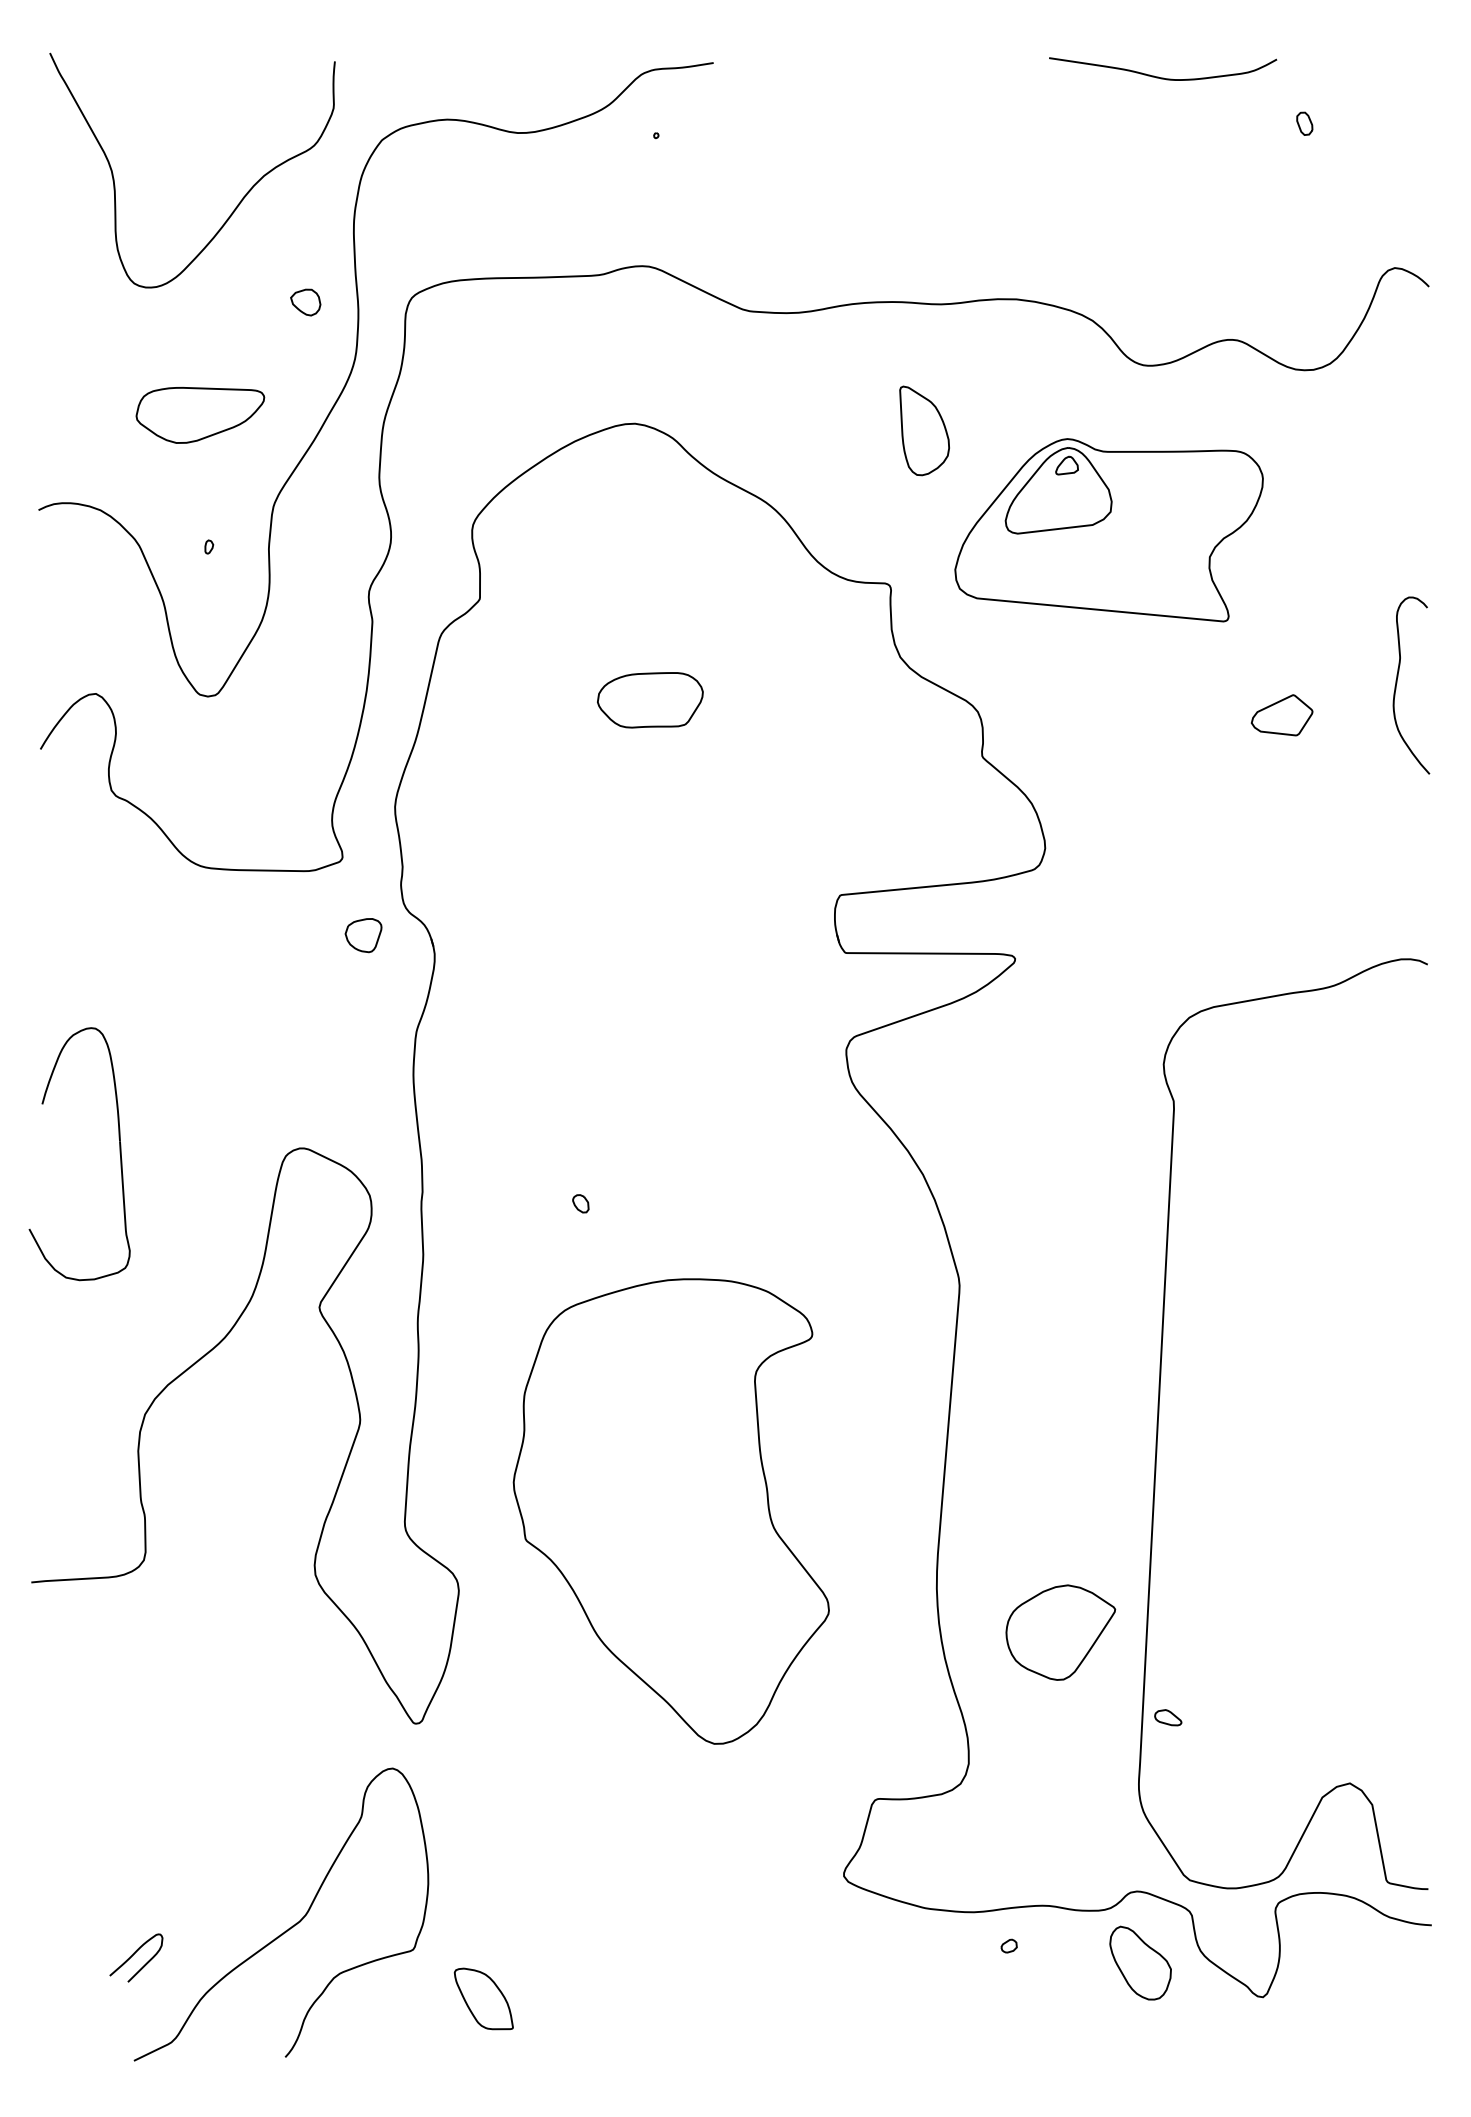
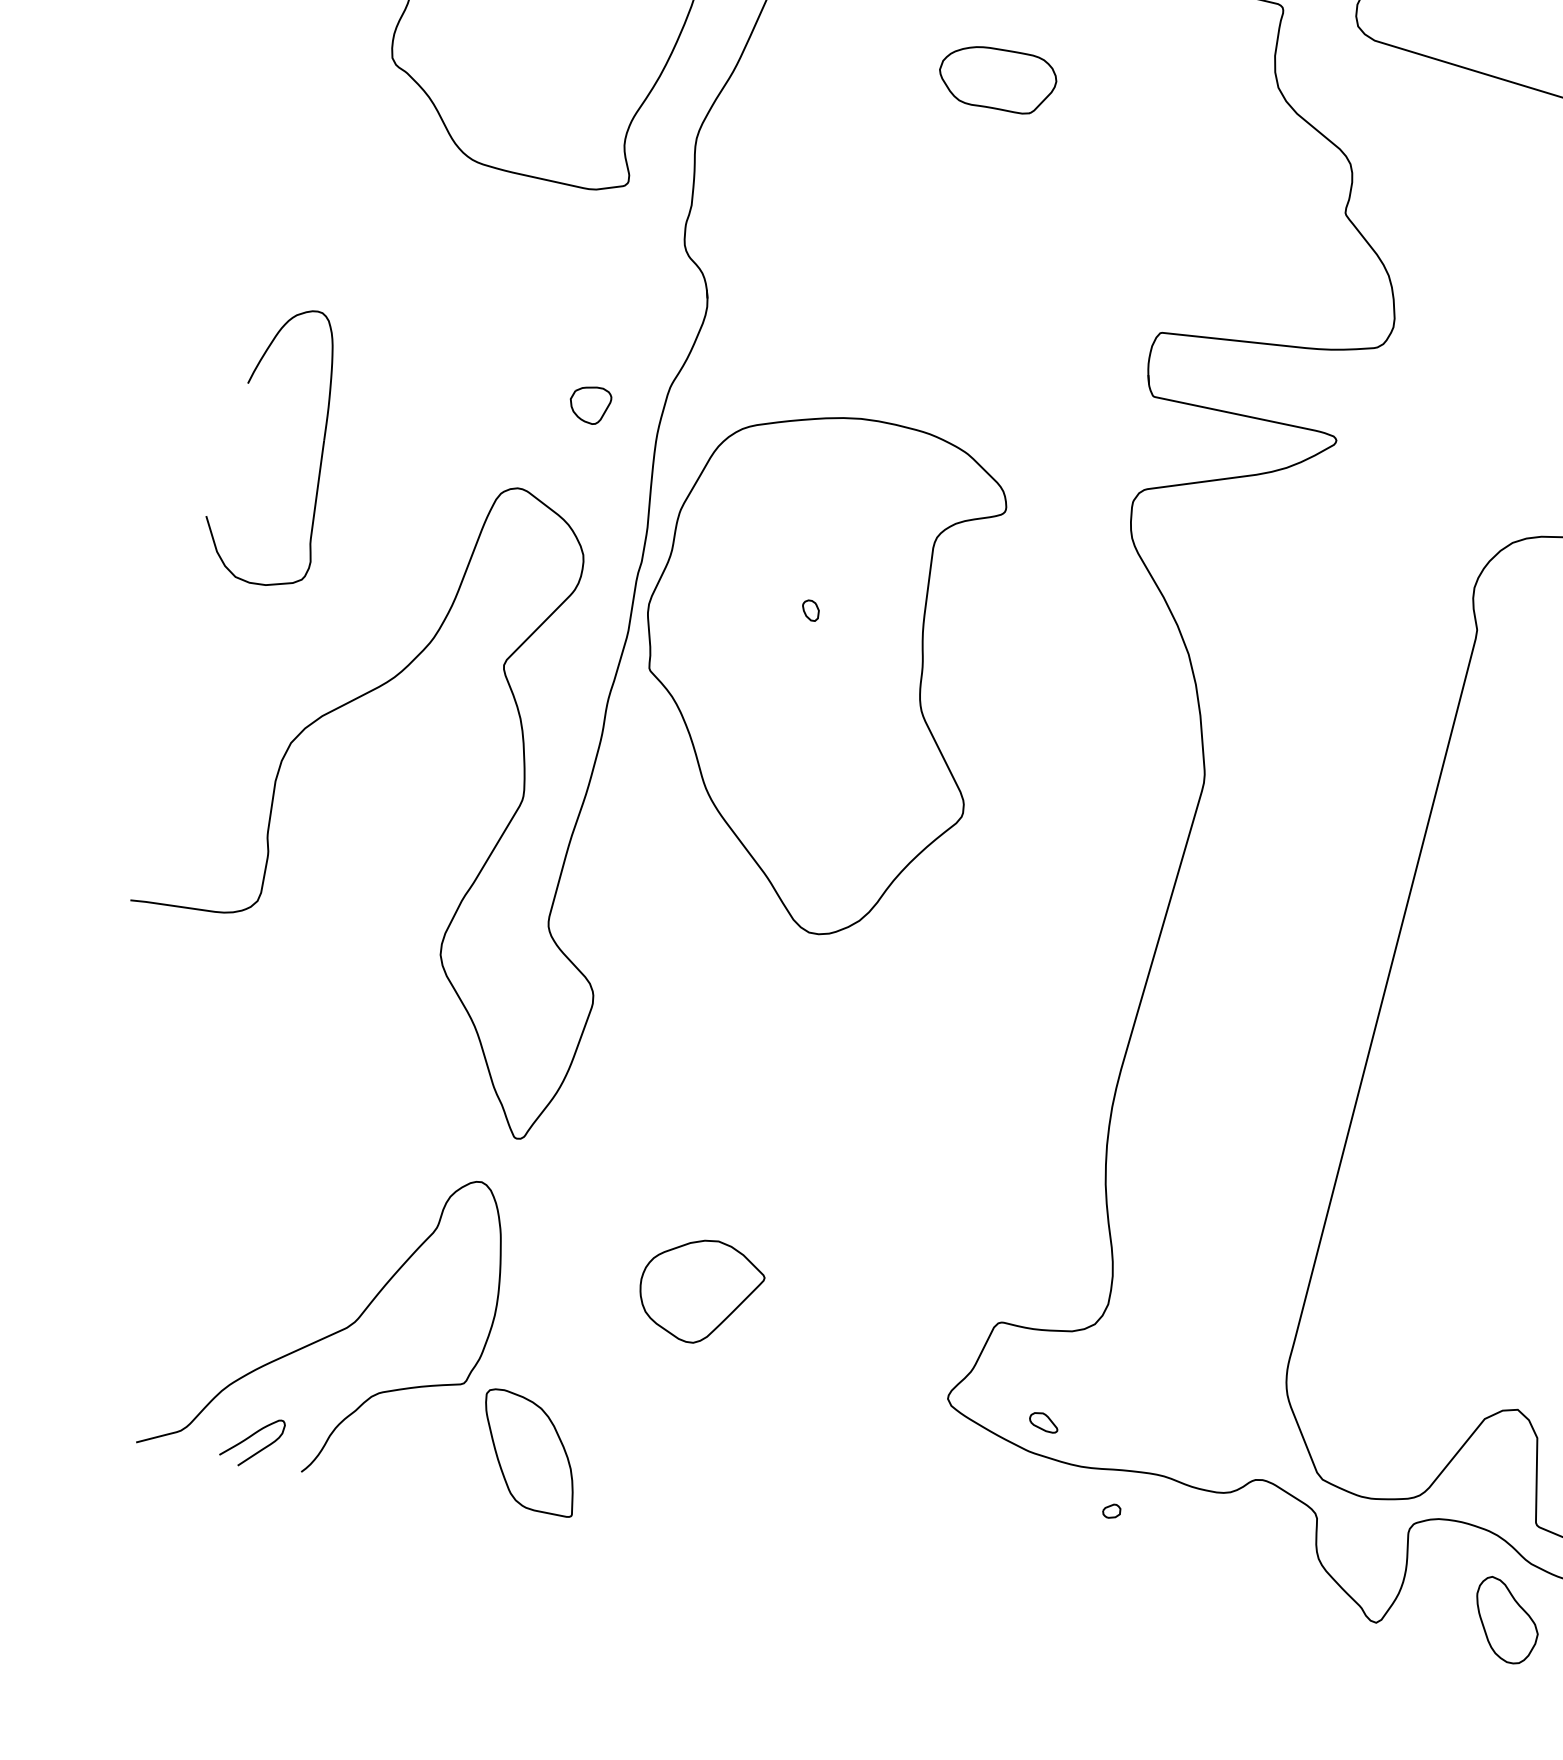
part: (363, 935) -> (589, 404), moved
part: (670, 1511) -> (812, 670), moved
part: (1060, 1632) -> (700, 1291), moved
part: (1168, 1717) -> (1044, 1422), moved
curve: (134, 1954) -> (250, 1437), moved
part: (1140, 1962) -> (1506, 1620), moved
part: (483, 1998) -> (529, 1451), size x1.67

